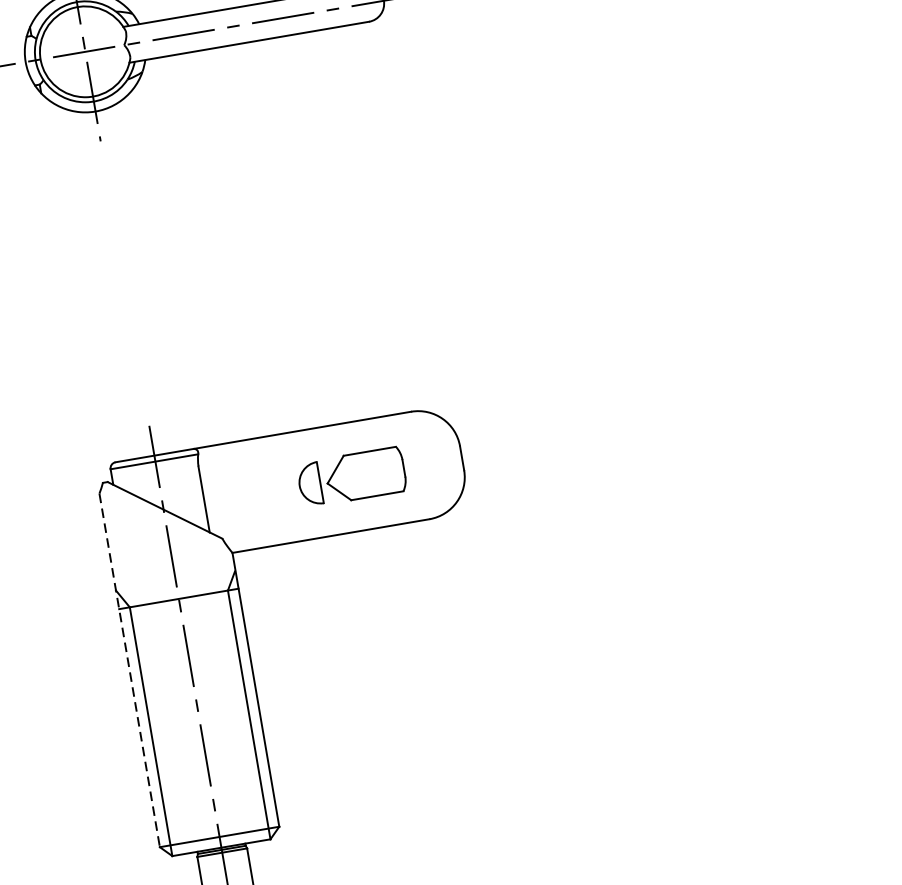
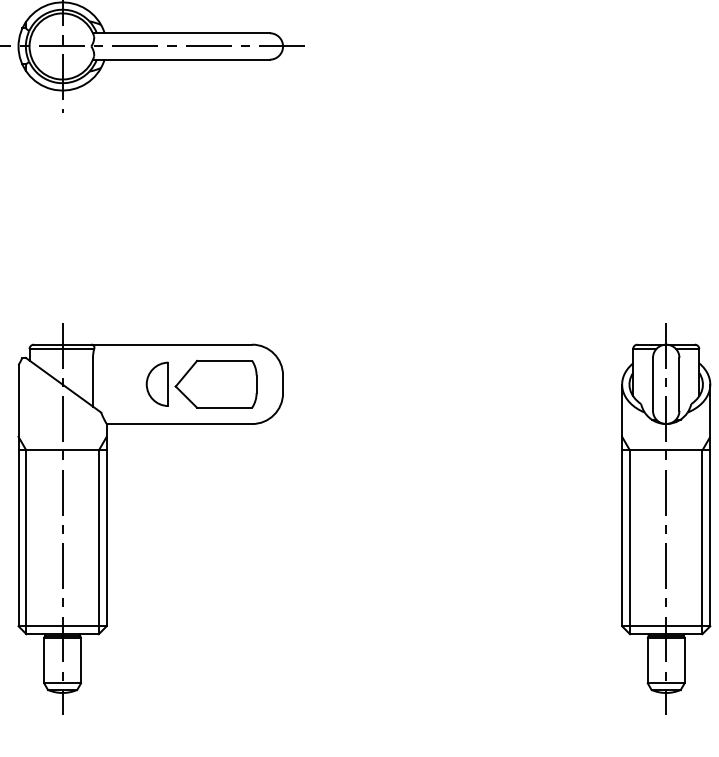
part: (351, 477) -> (201, 384), size x1.43
line: (129, 670) -> (18, 495), dashed -> solid

